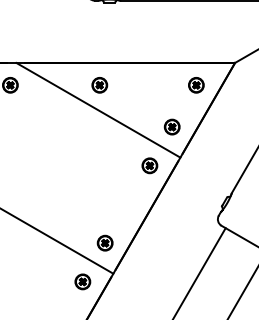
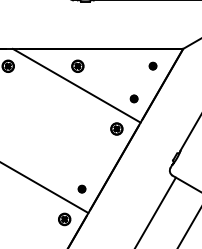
part: (195, 84) -> (152, 65), size x0.6
part: (171, 126) -> (133, 98), size x0.6
part: (104, 242) -> (81, 188), size x0.6

